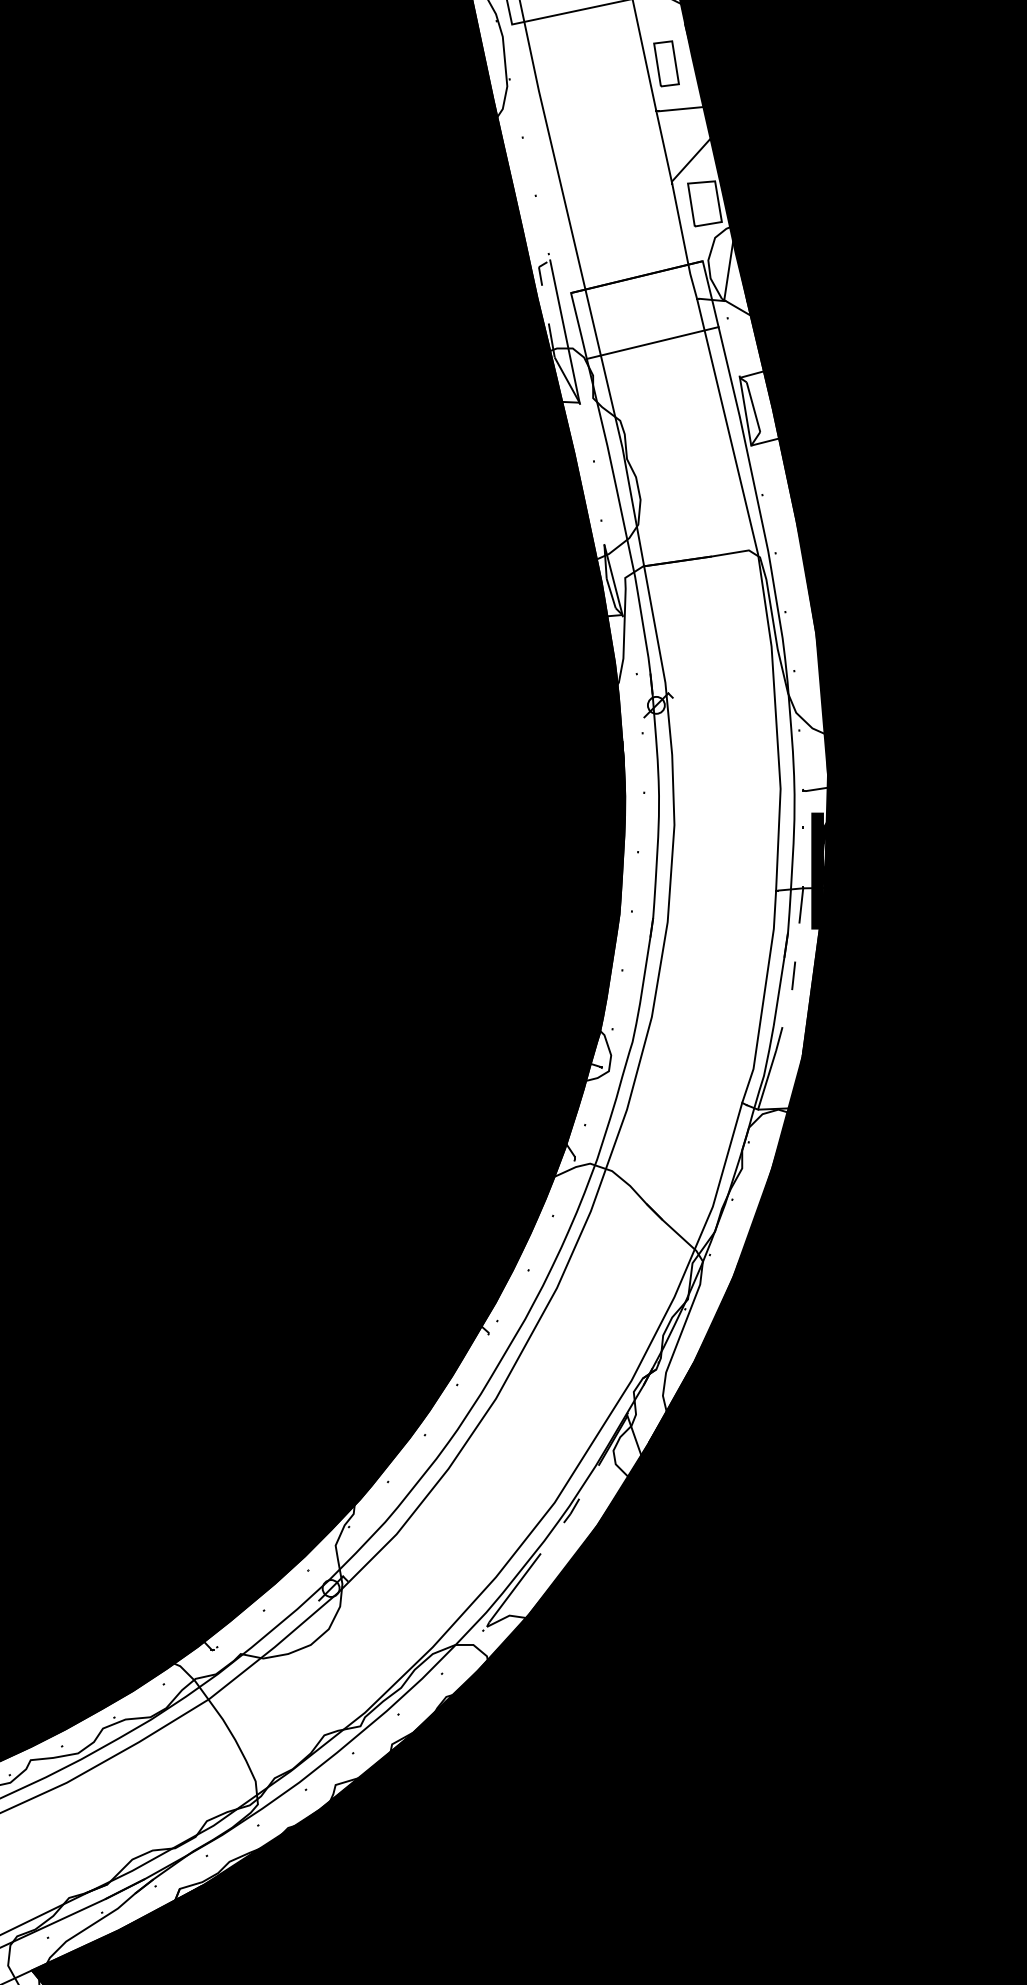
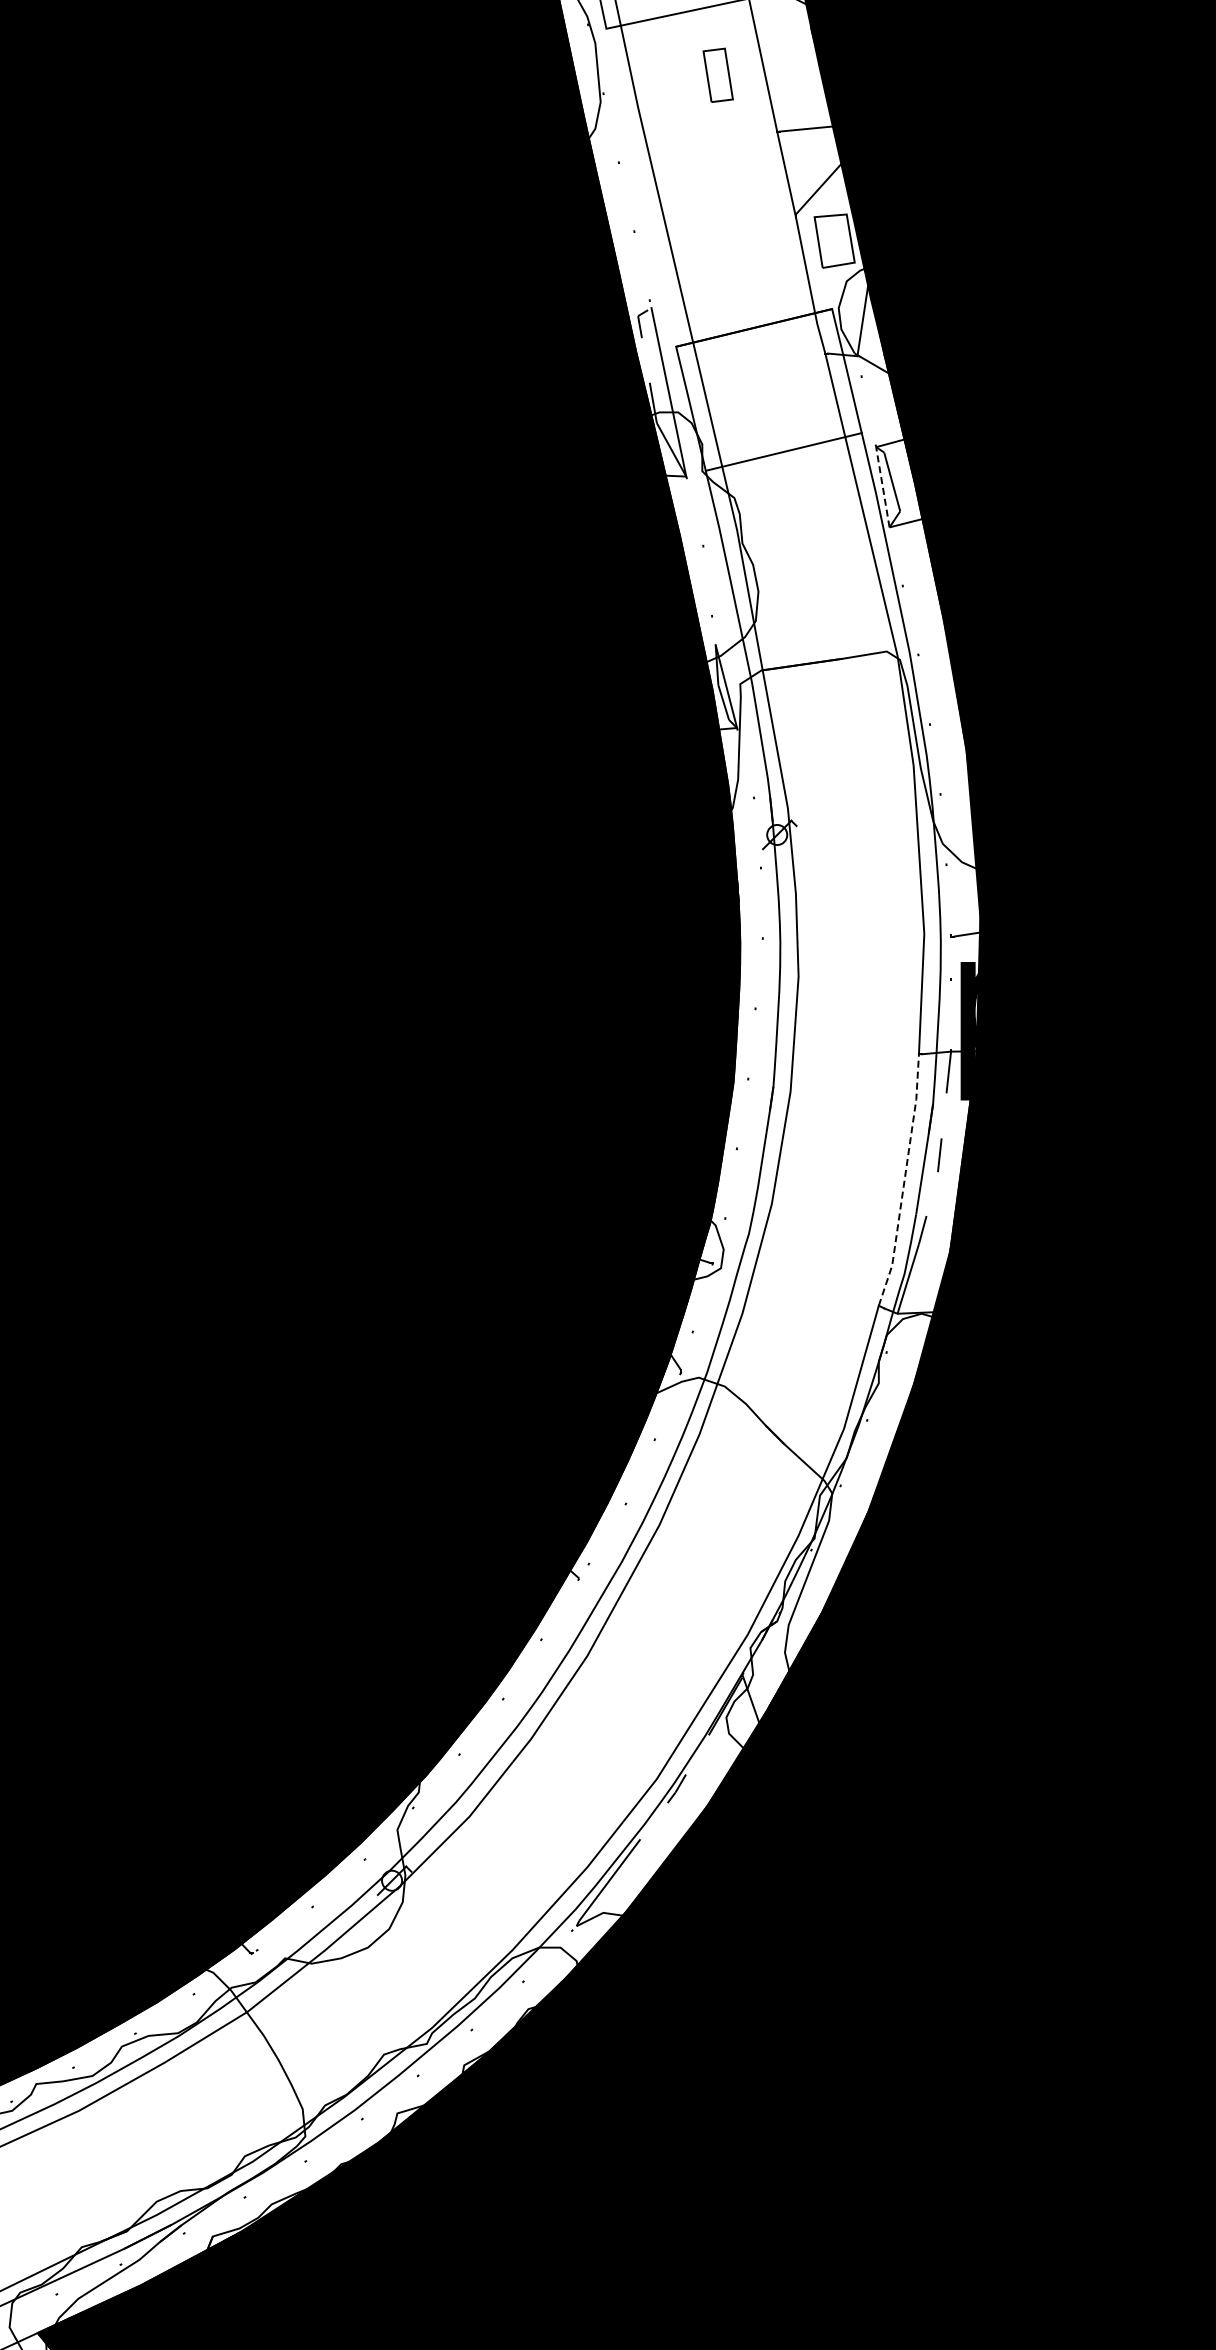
part: (665, 63) -> (717, 74), moved
line: (652, 342) -> (783, 451), moved
line: (745, 411) -> (882, 487), solid -> dashed
line: (763, 997) -> (904, 1180), solid -> dashed

